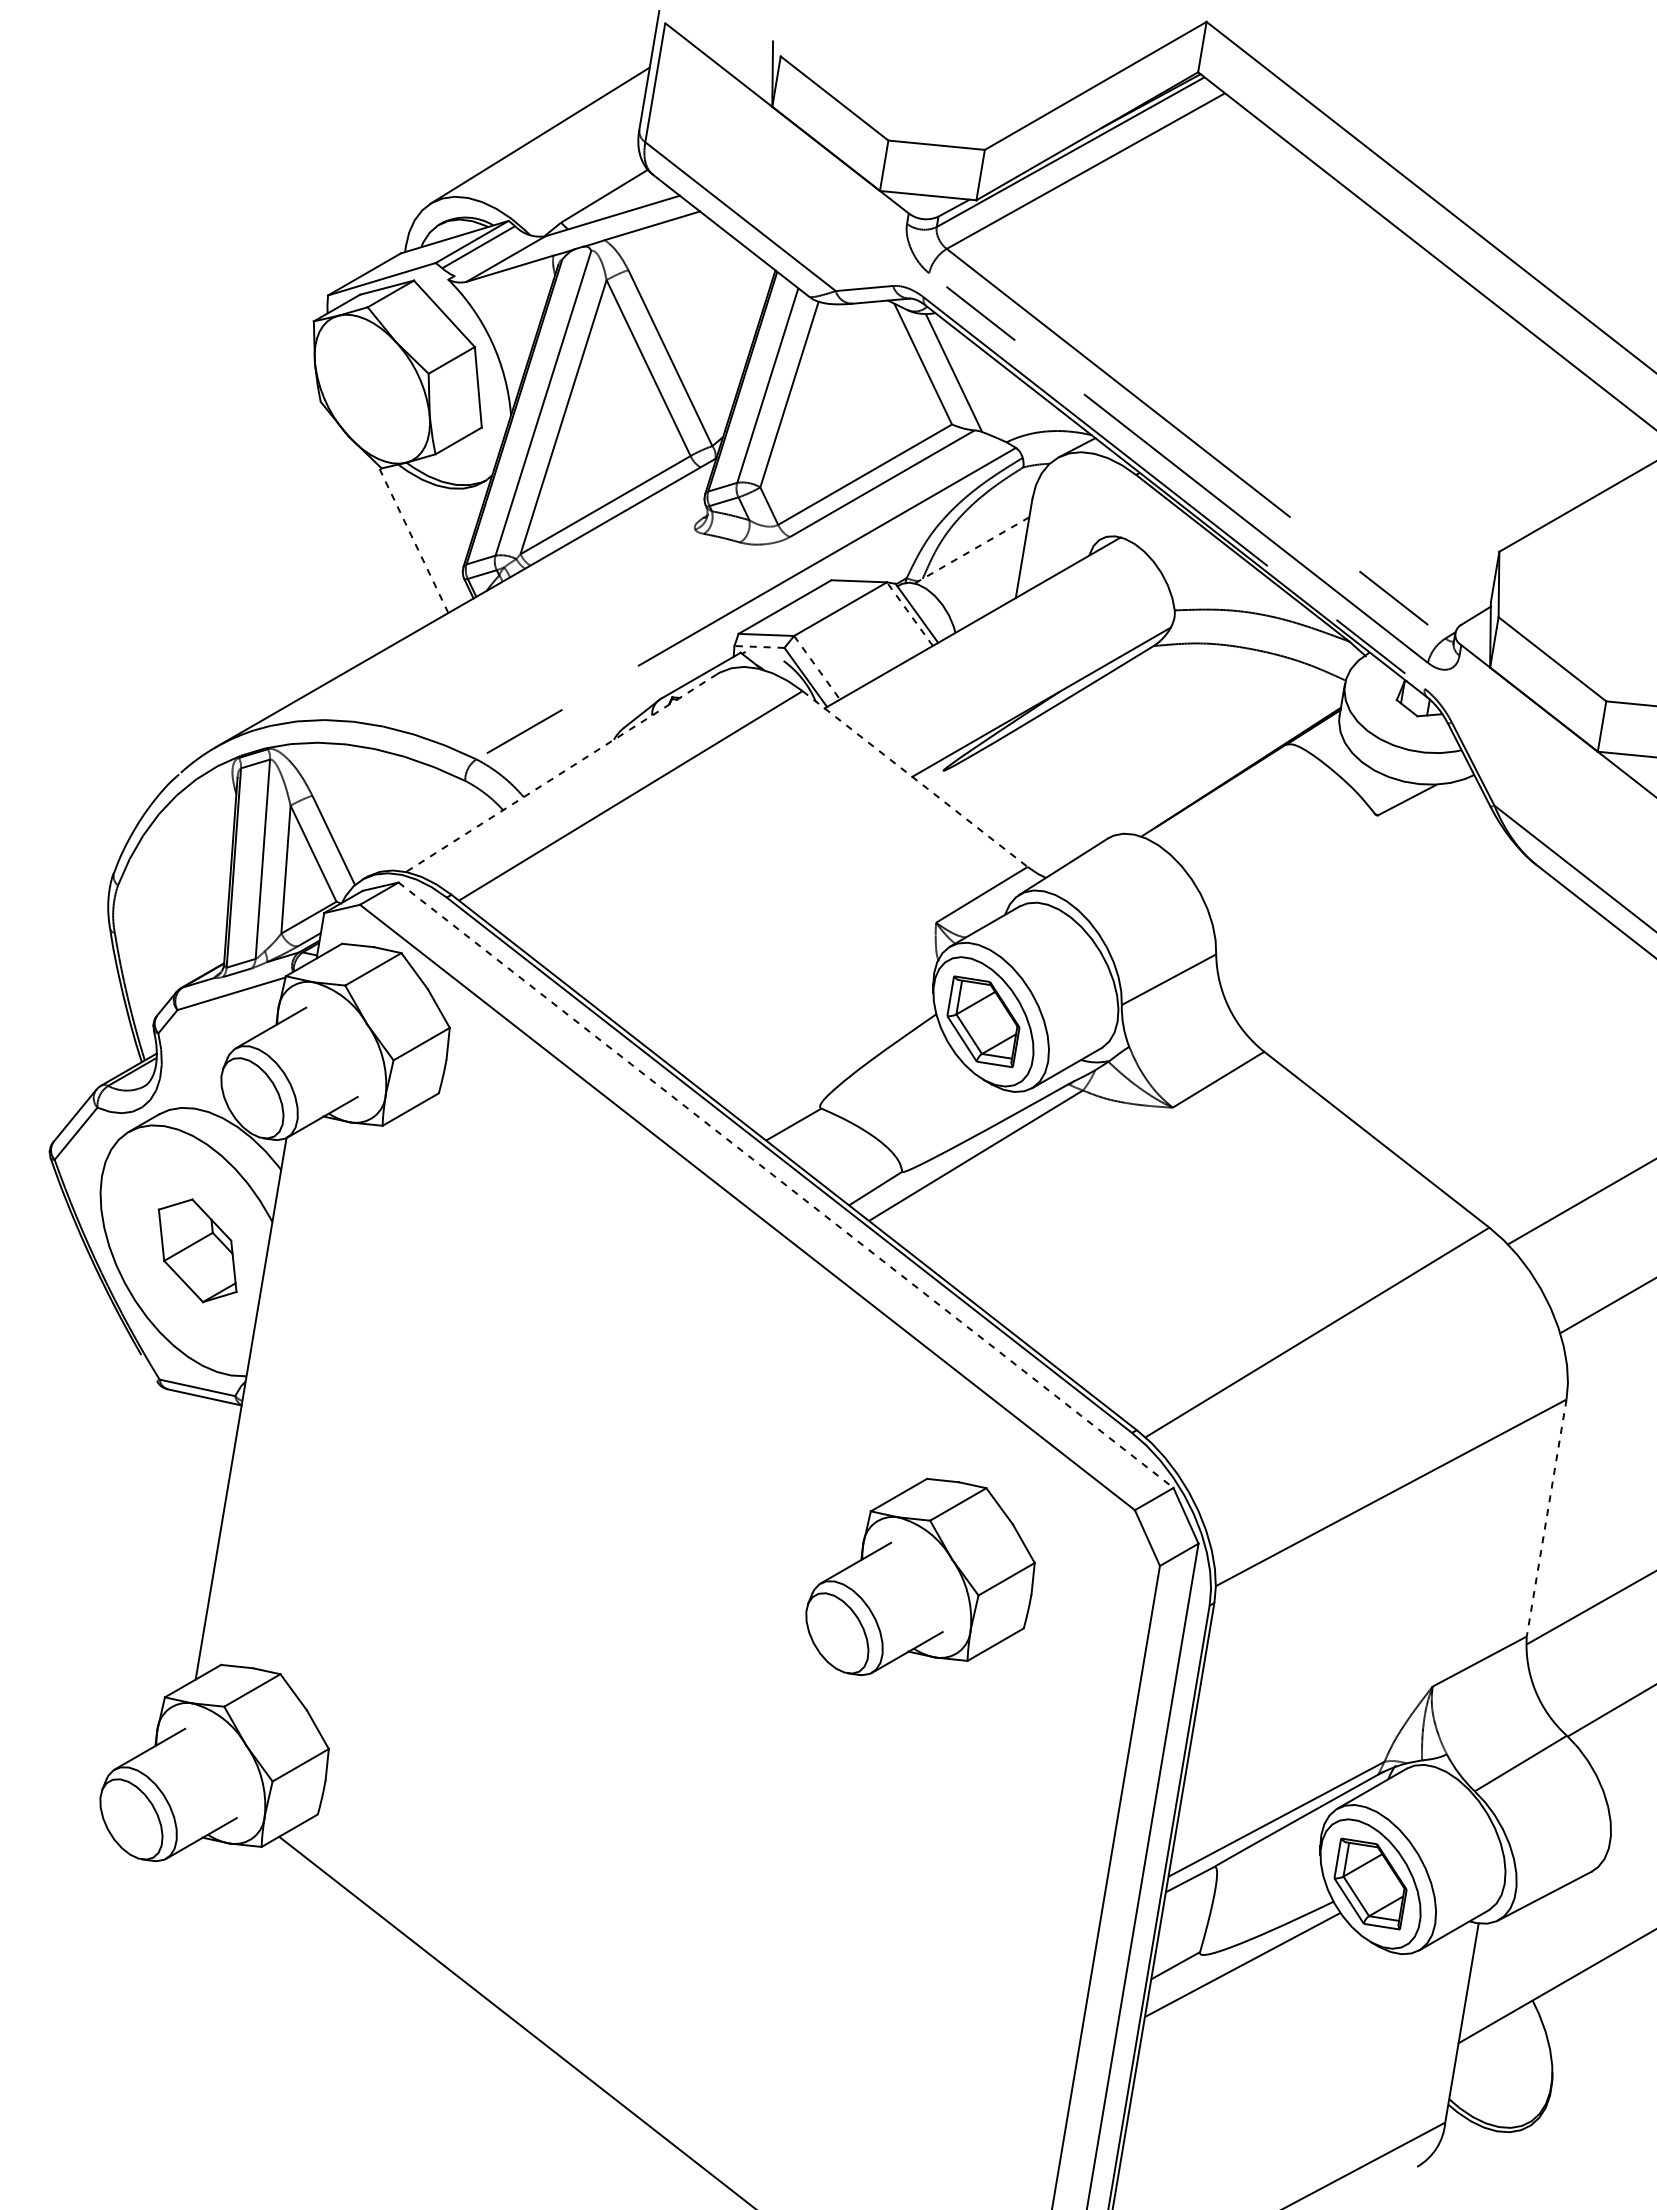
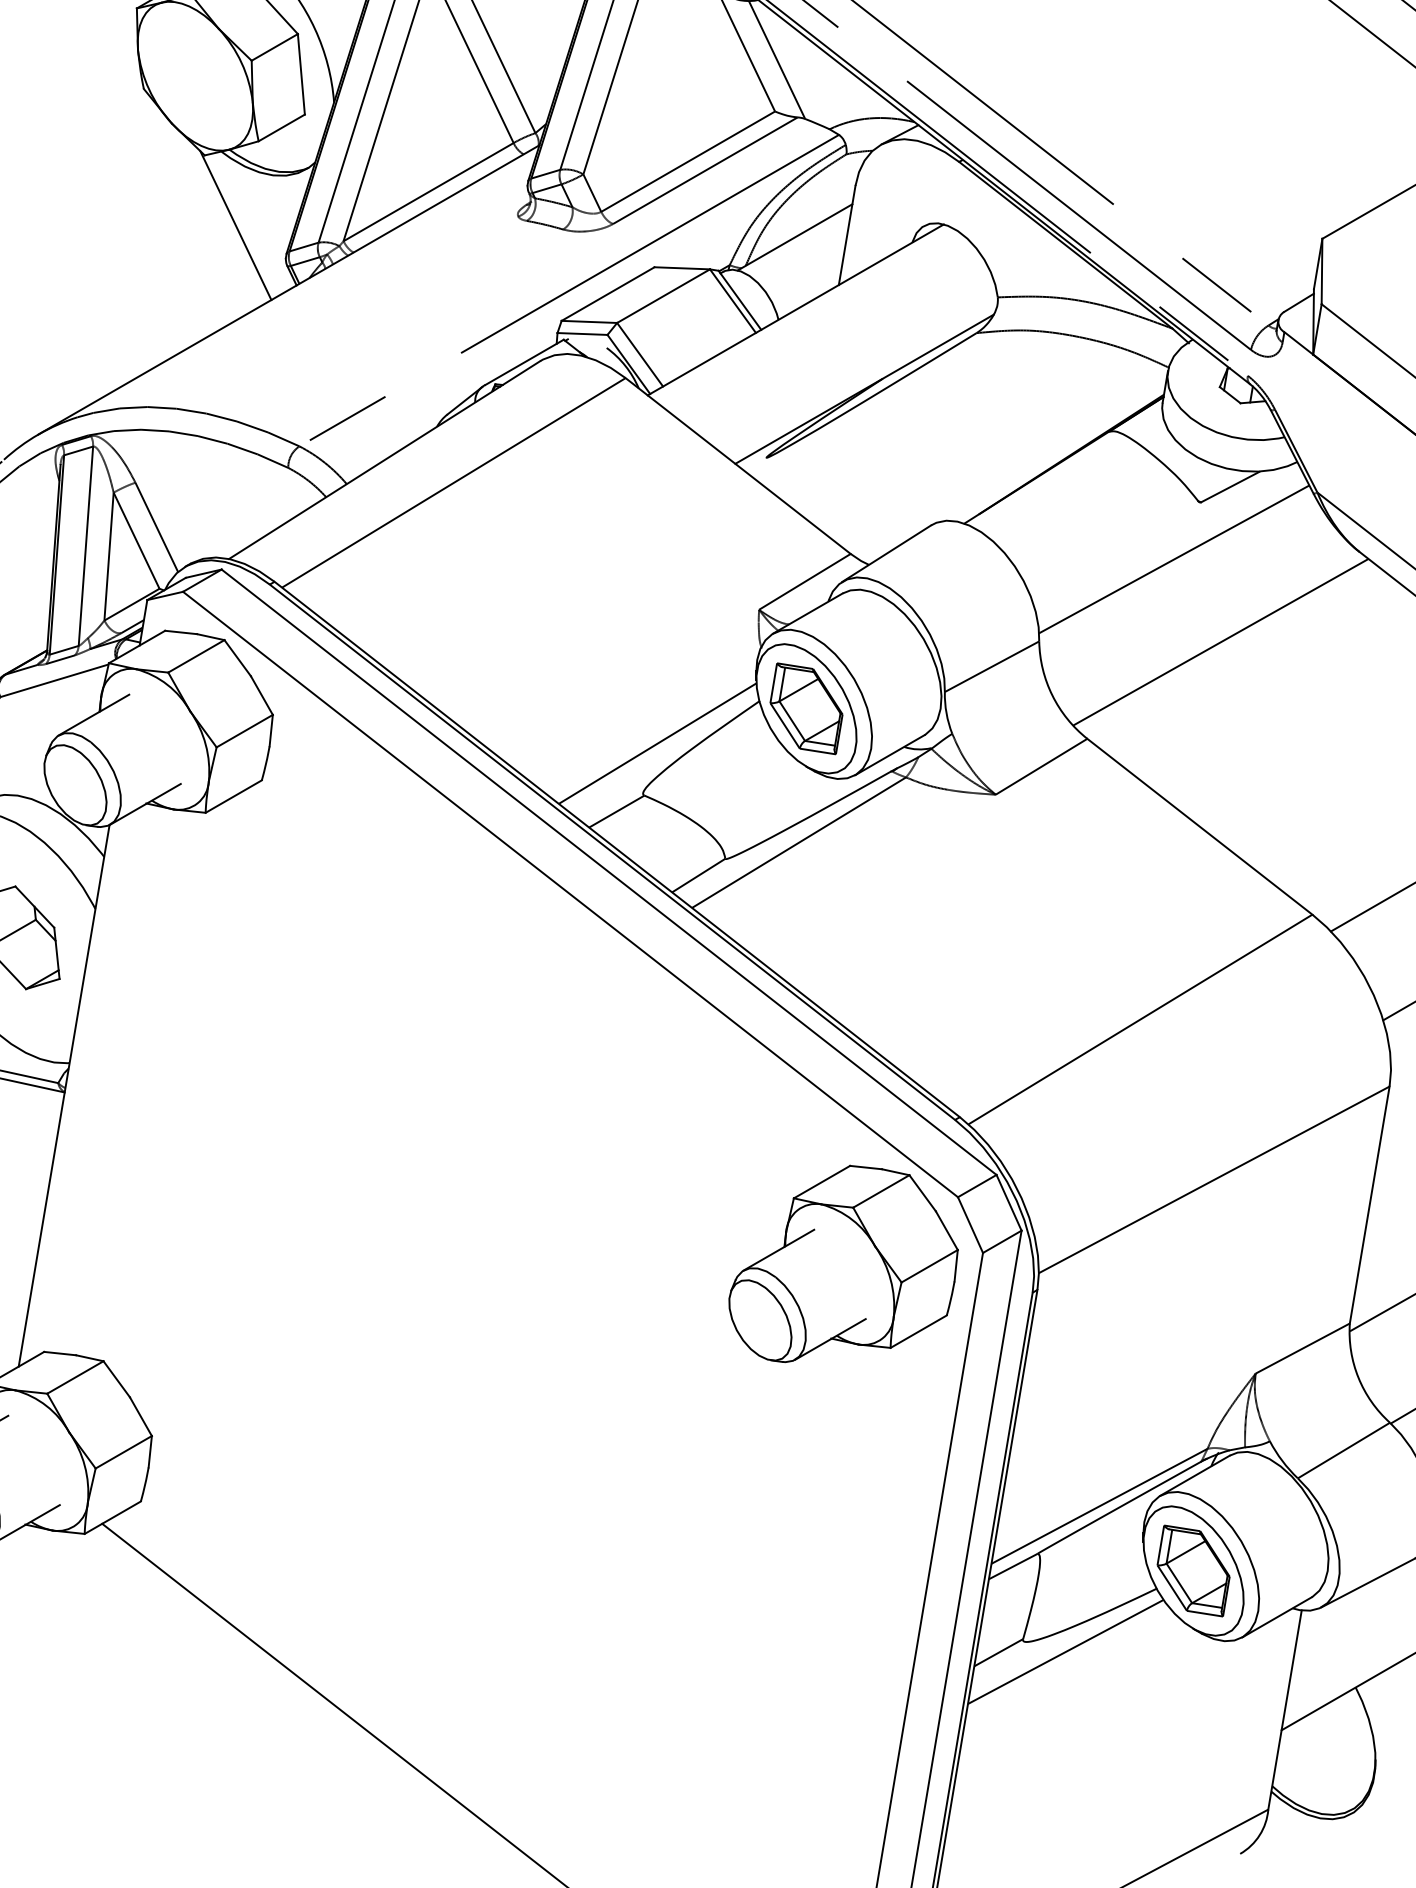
line: (412, 538) -> (235, 225), dashed -> solid
line: (971, 550) -> (794, 237), dashed -> solid
line: (909, 613) -> (732, 300), dashed -> solid
line: (758, 646) -> (581, 333), dashed -> solid
line: (817, 668) -> (640, 355), dashed -> solid
line: (561, 773) -> (384, 460), dashed -> solid
line: (915, 779) -> (738, 466), dashed -> solid
line: (1350, 872) -> (1173, 559), added
line: (1397, 954) -> (1220, 641), added
line: (834, 1056) -> (657, 743), added
line: (786, 1185) -> (609, 872), dashed -> solid
line: (1546, 1518) -> (1369, 1205), dashed -> solid
part: (920, 1576) -> (843, 1263), moved

